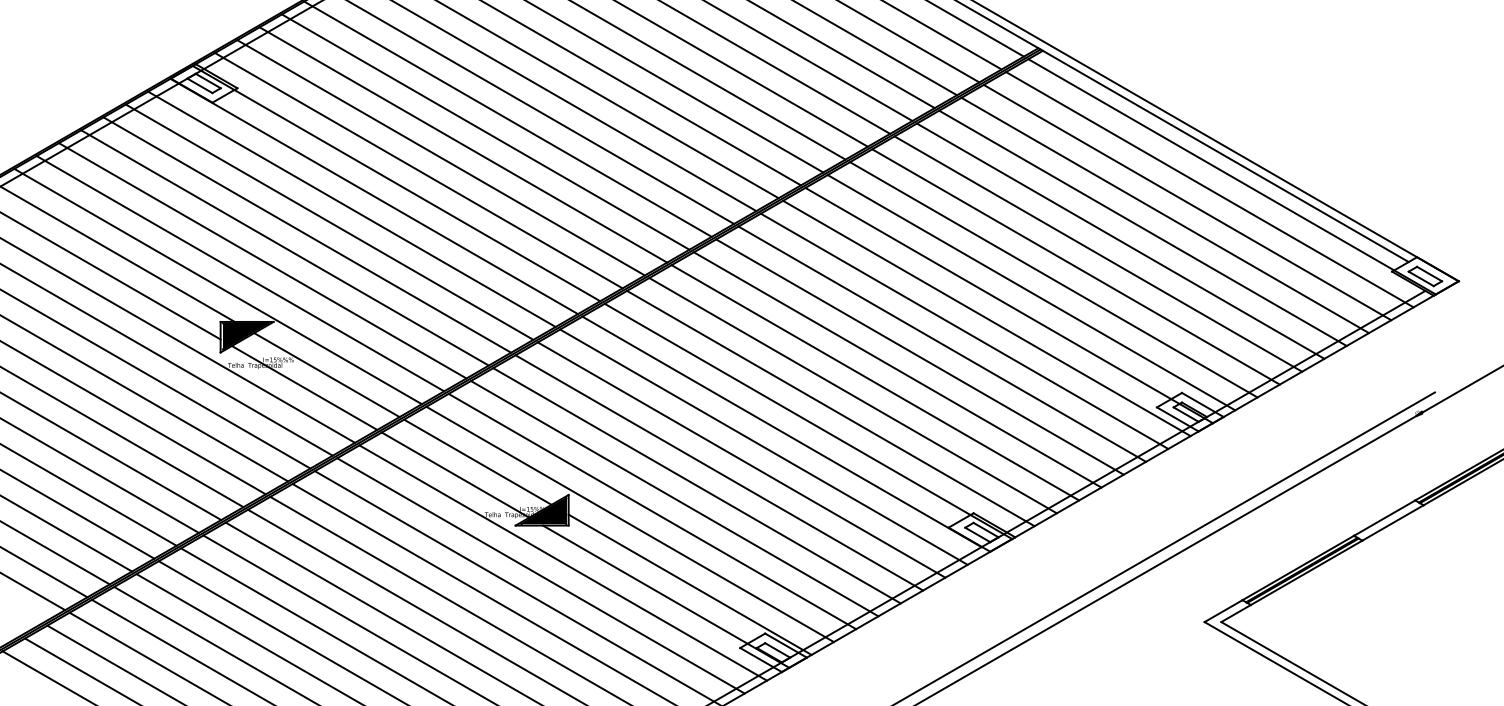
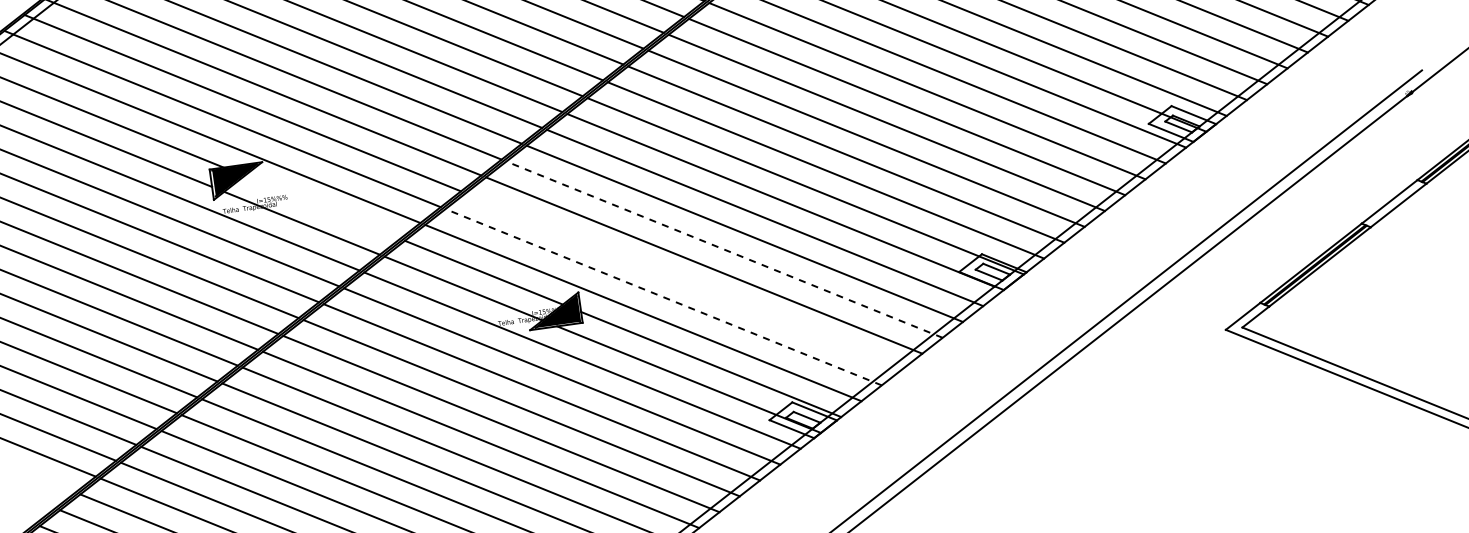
line: (326, 375) -> (321, 207), removed
line: (718, 472) -> (723, 249), solid -> dashed
line: (674, 498) -> (683, 281), removed
line: (652, 511) -> (663, 297), solid -> dashed

